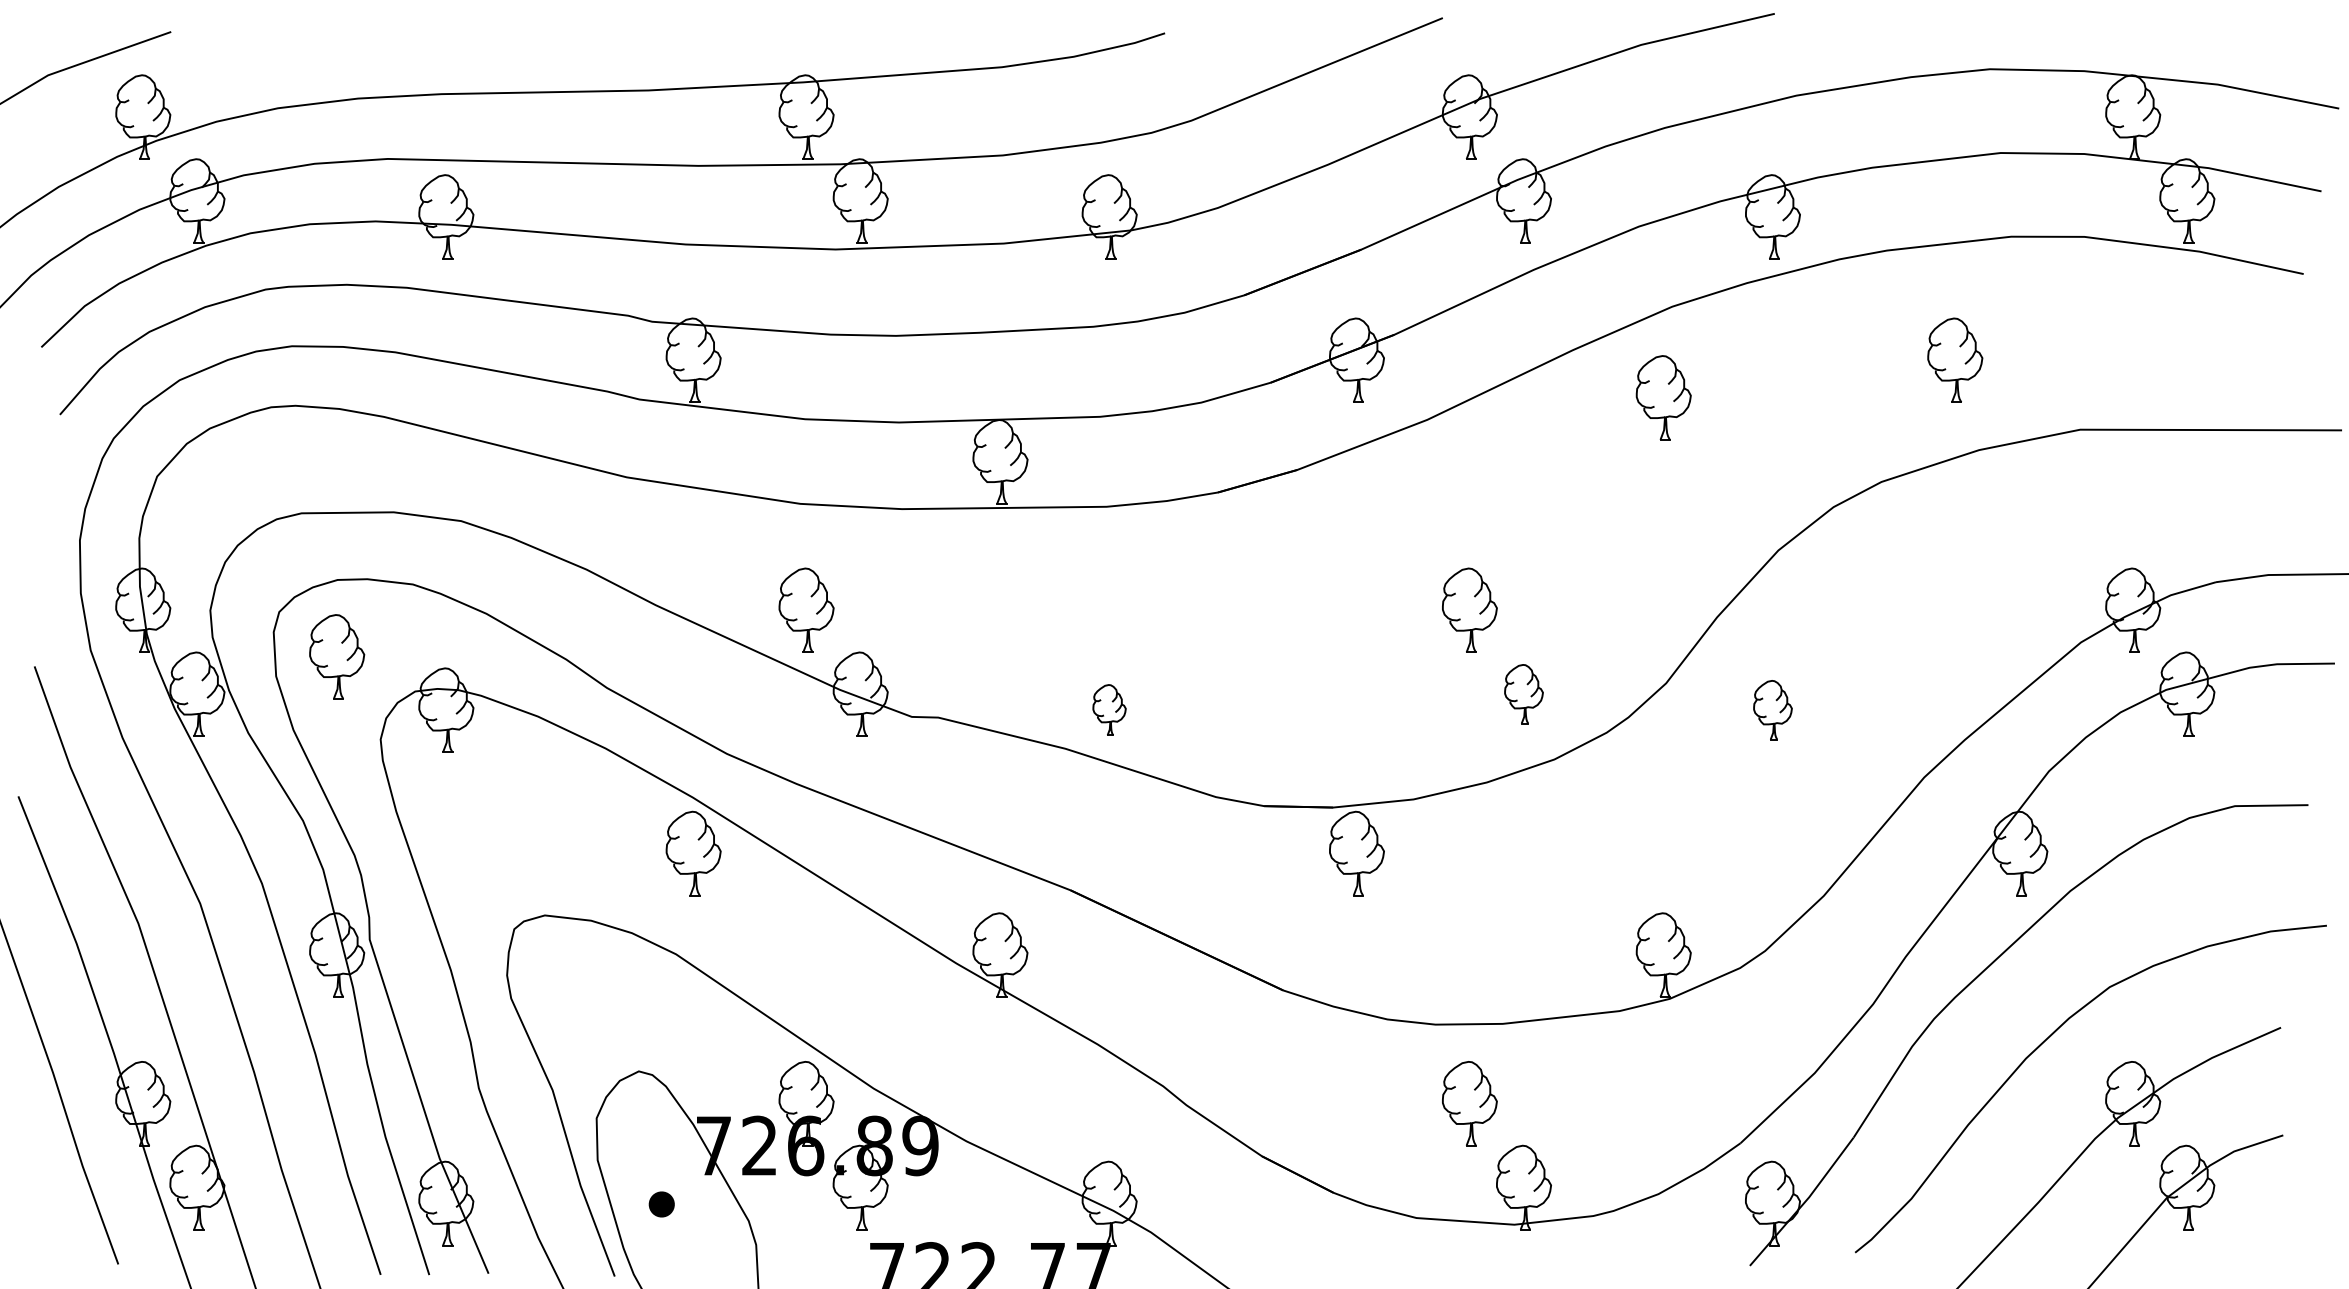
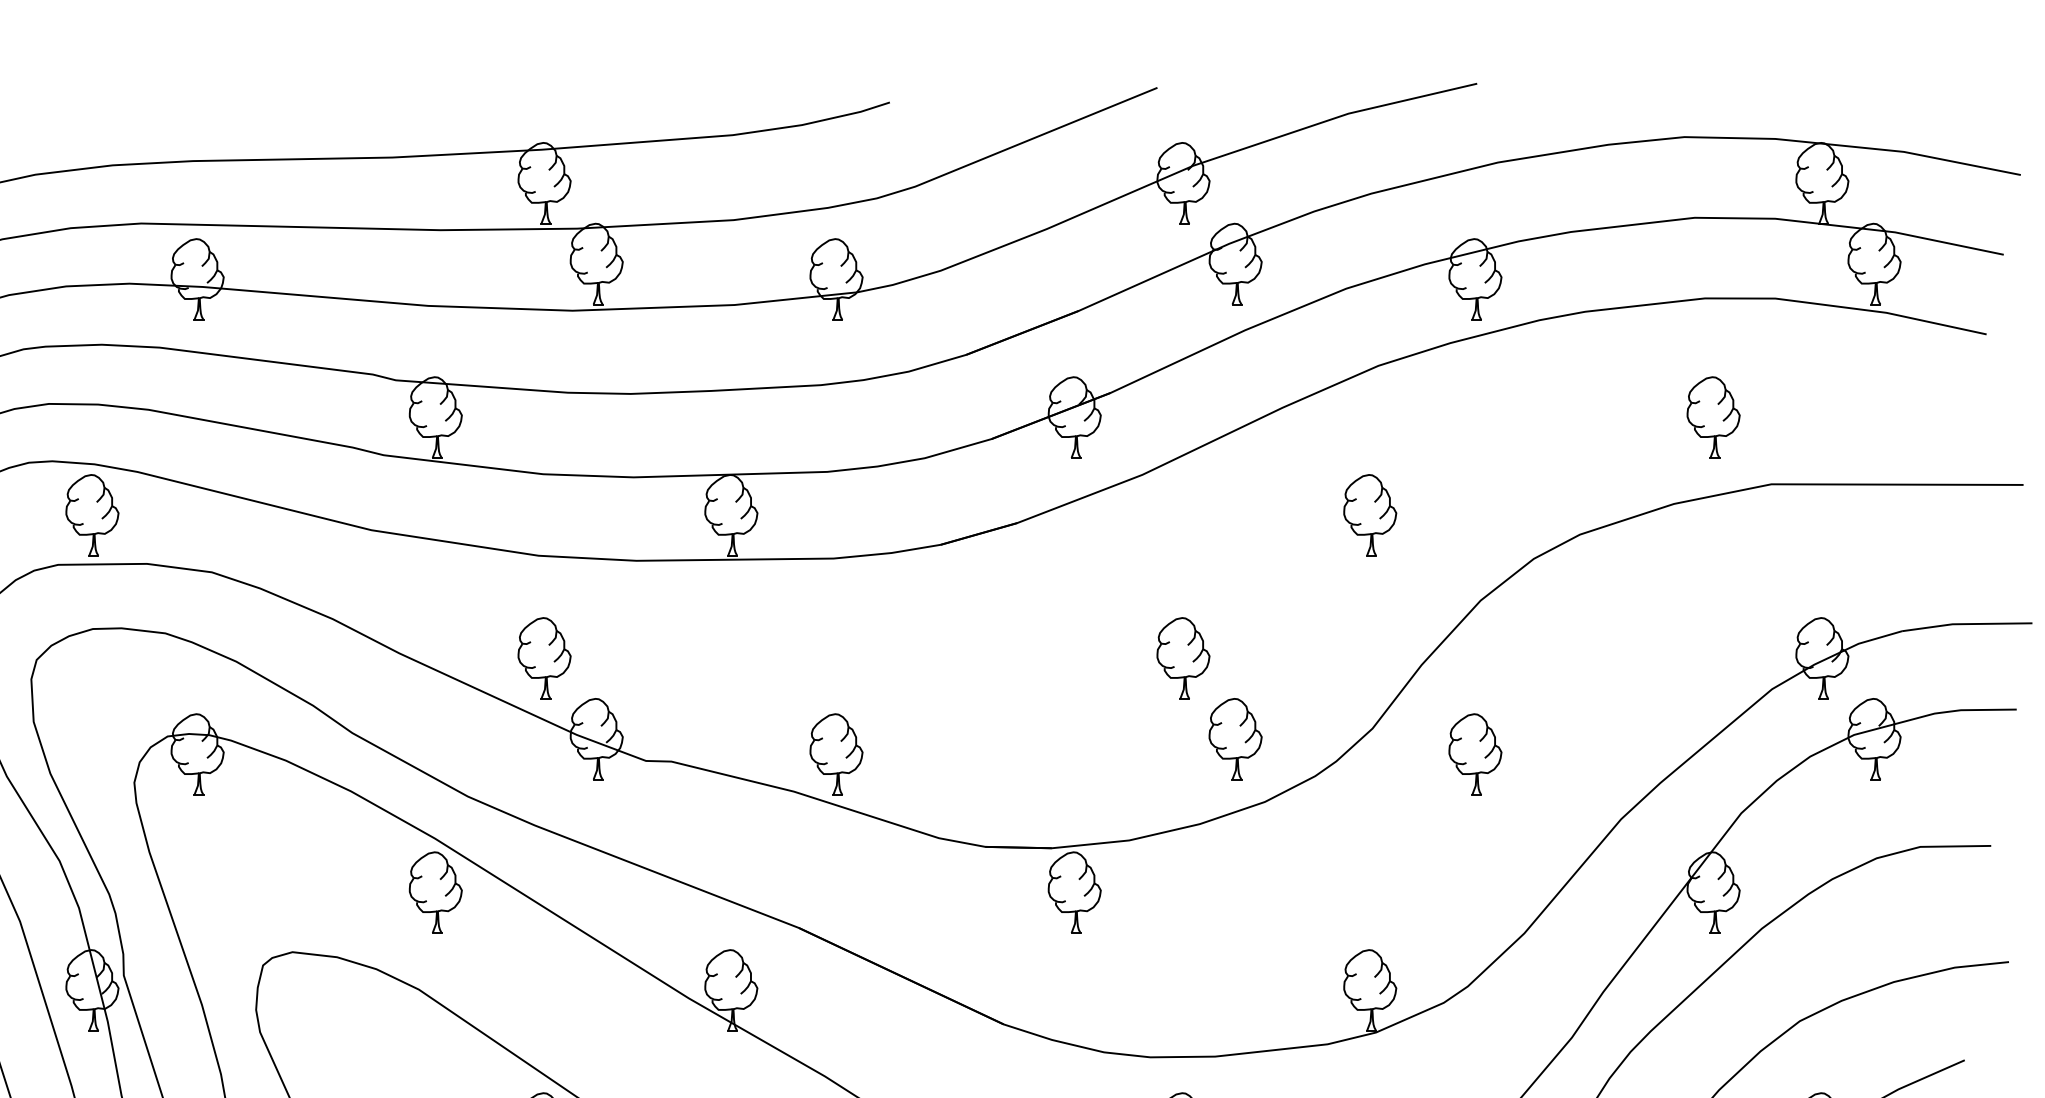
part: (1955, 359) -> (1713, 416), moved
part: (1663, 397) -> (1369, 514), moved
part: (337, 656) -> (92, 514), moved
part: (1523, 693) -> (1235, 738), size x1.43
part: (1109, 709) -> (836, 753), size x1.67
part: (1772, 709) -> (1474, 753), size x1.43

